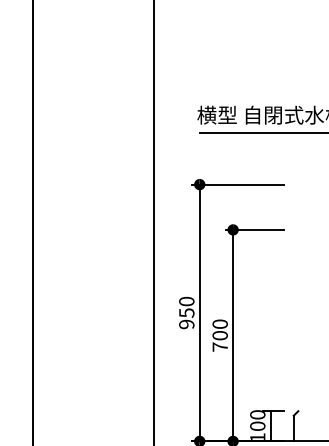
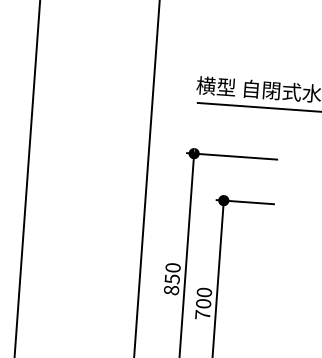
text: (186, 324) -> (171, 290), 950 -> 850

